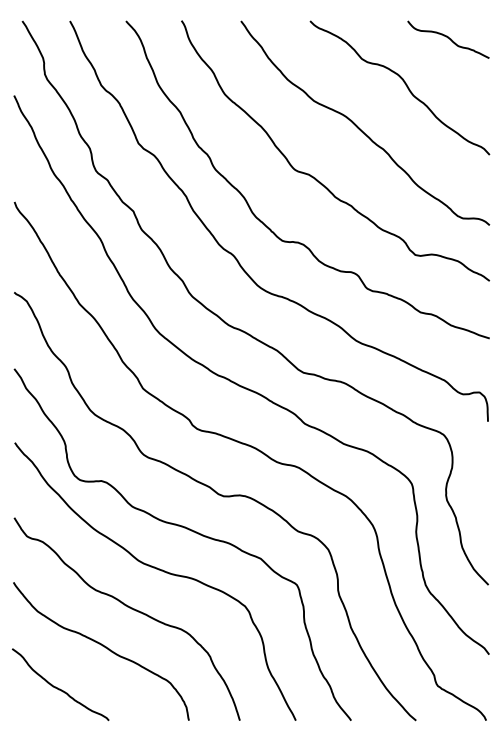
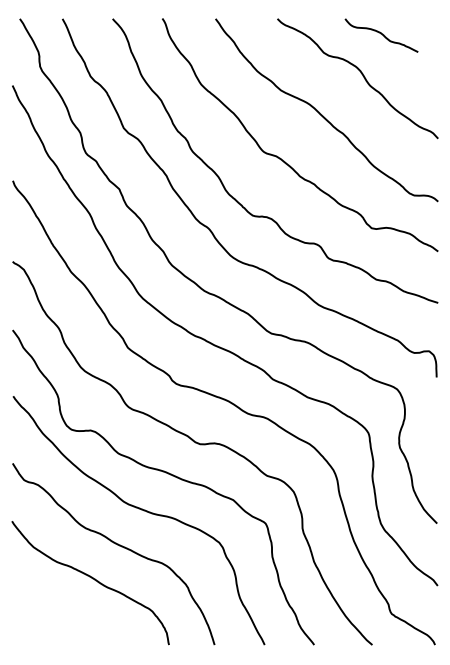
curve: (448, 38) -> (381, 34), moved
curve: (60, 688) -> (54, 616), removed

